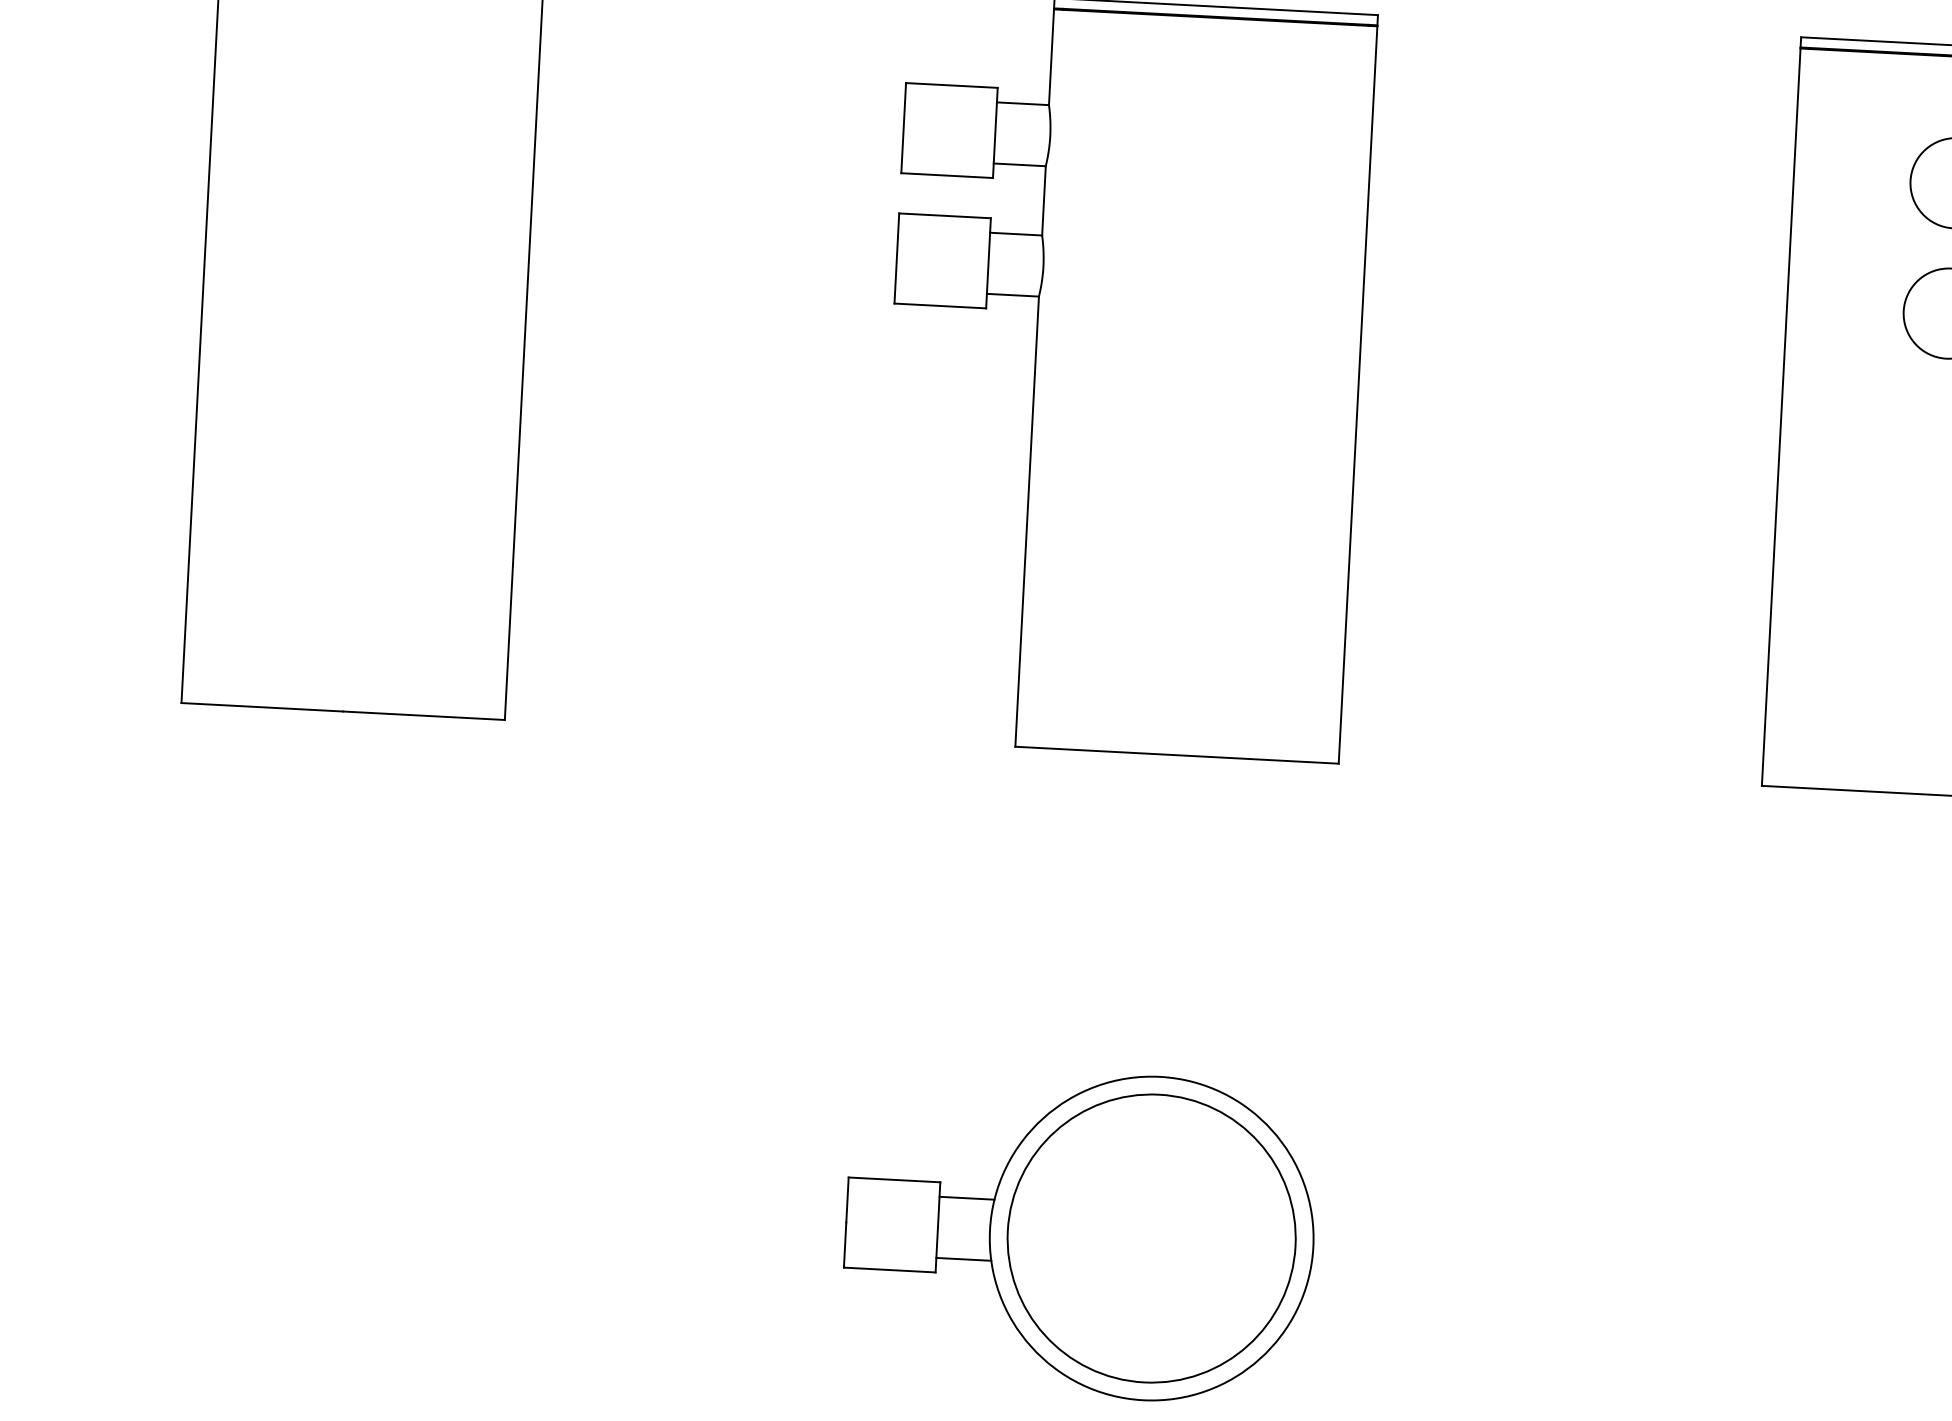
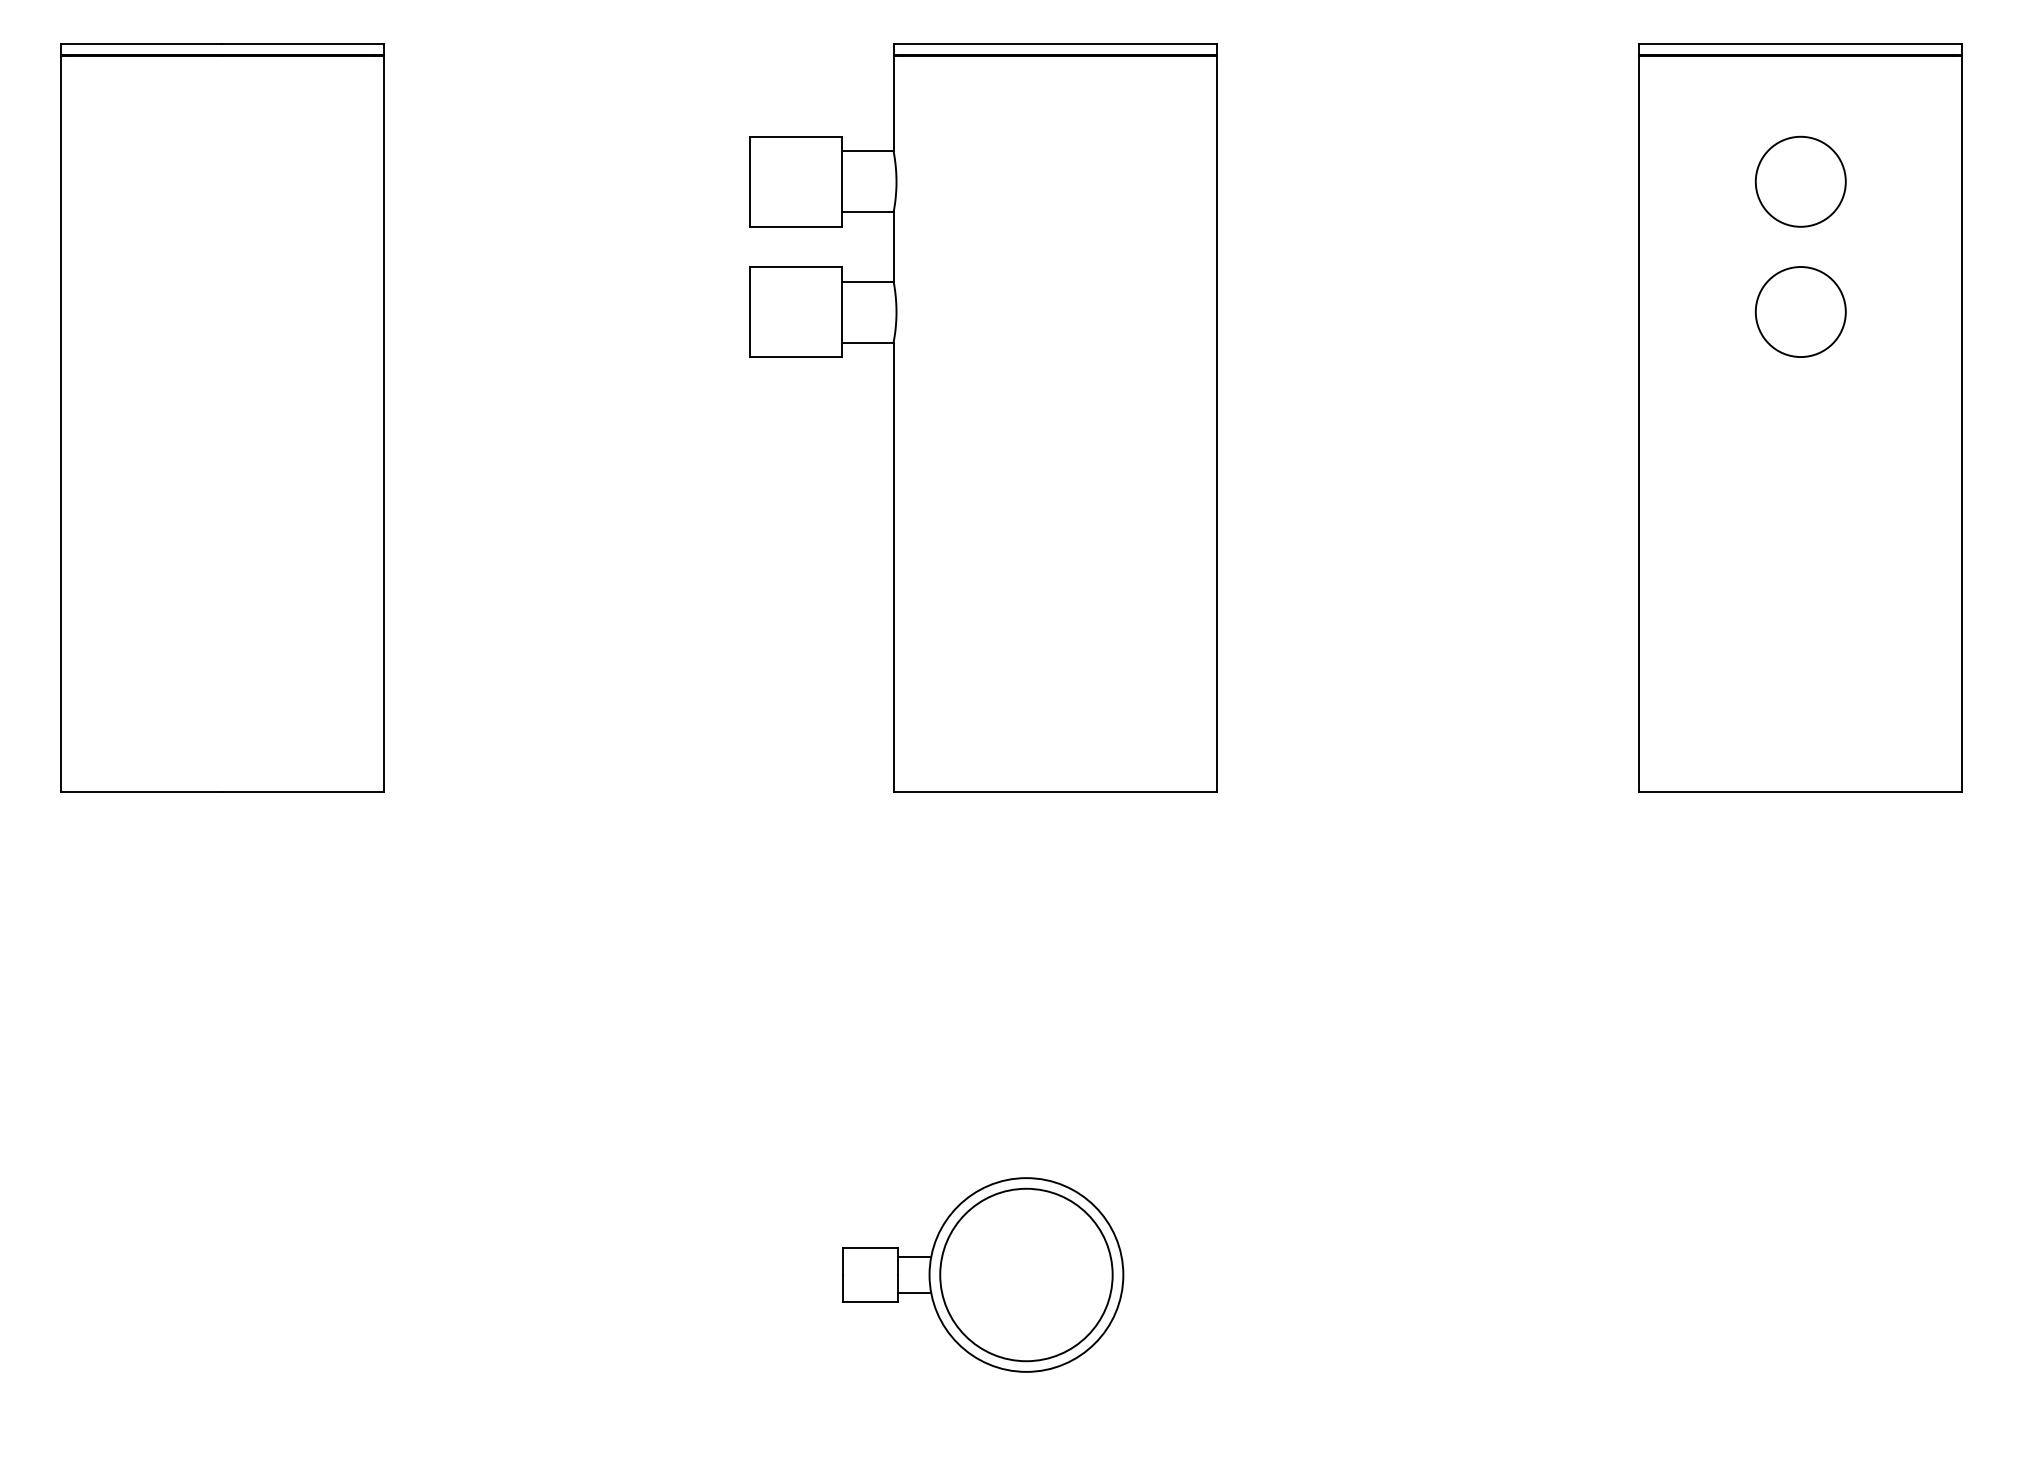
part: (1080, 1234) -> (983, 1274), size x0.6

